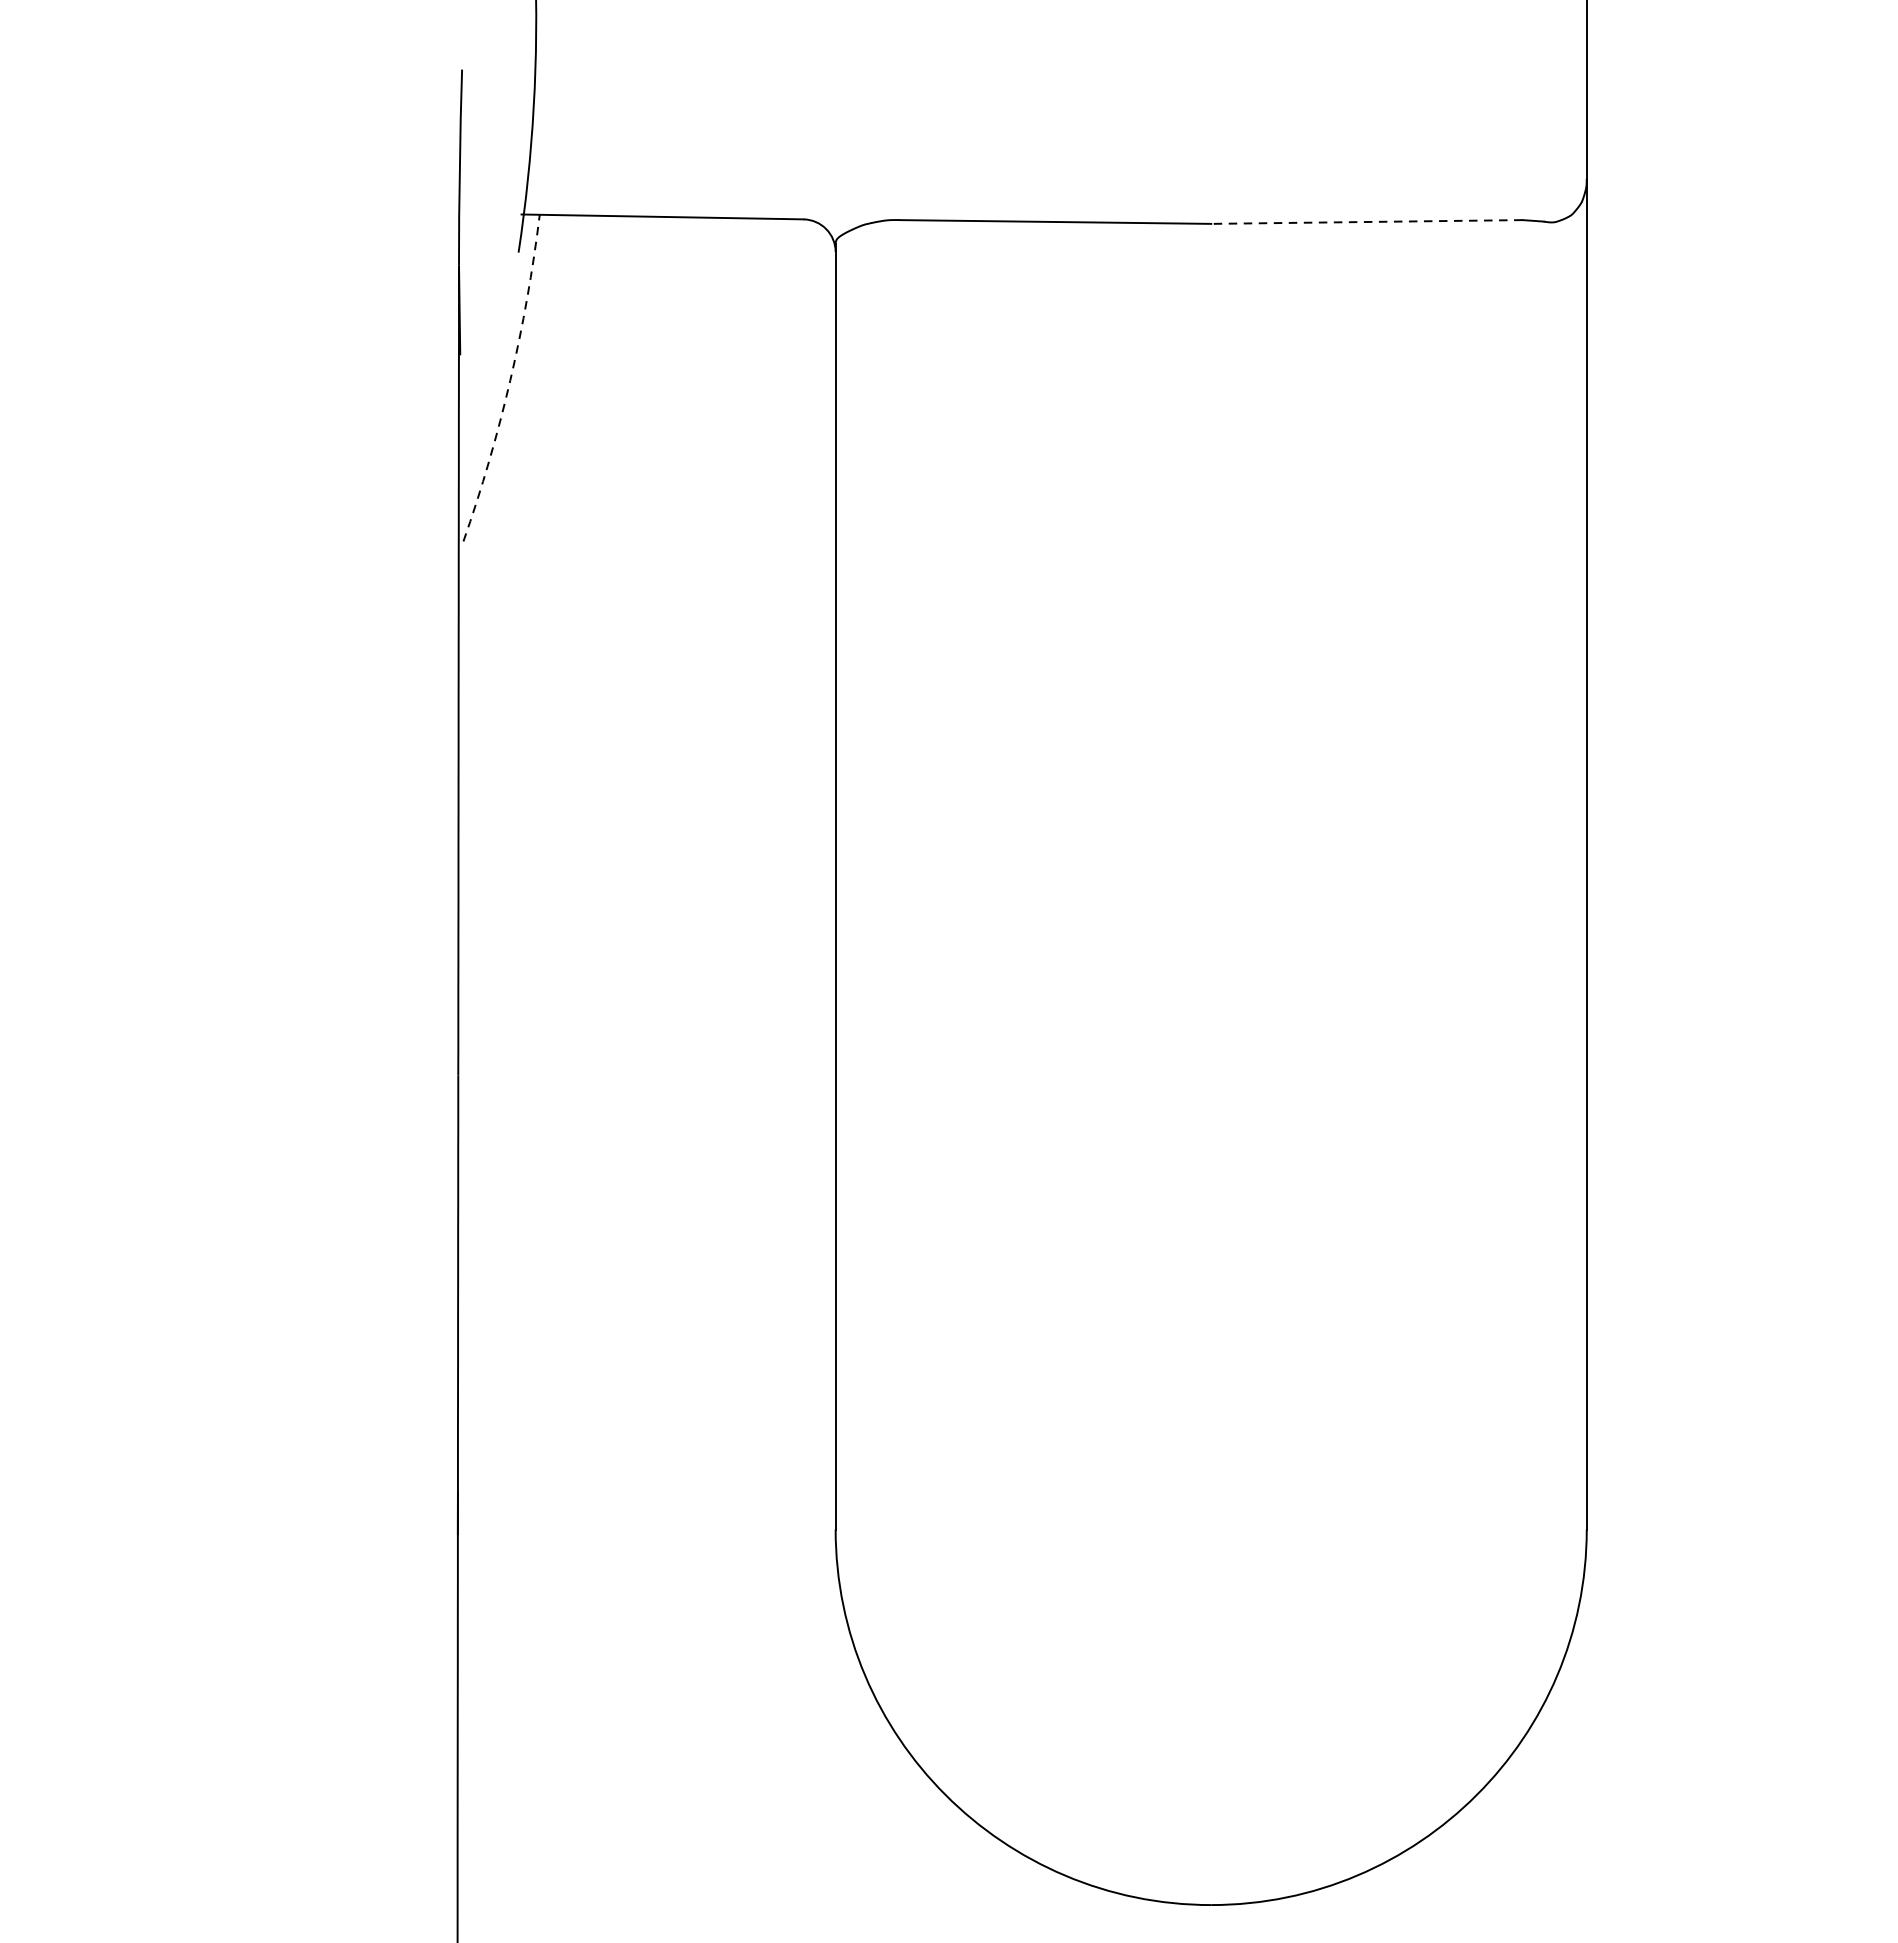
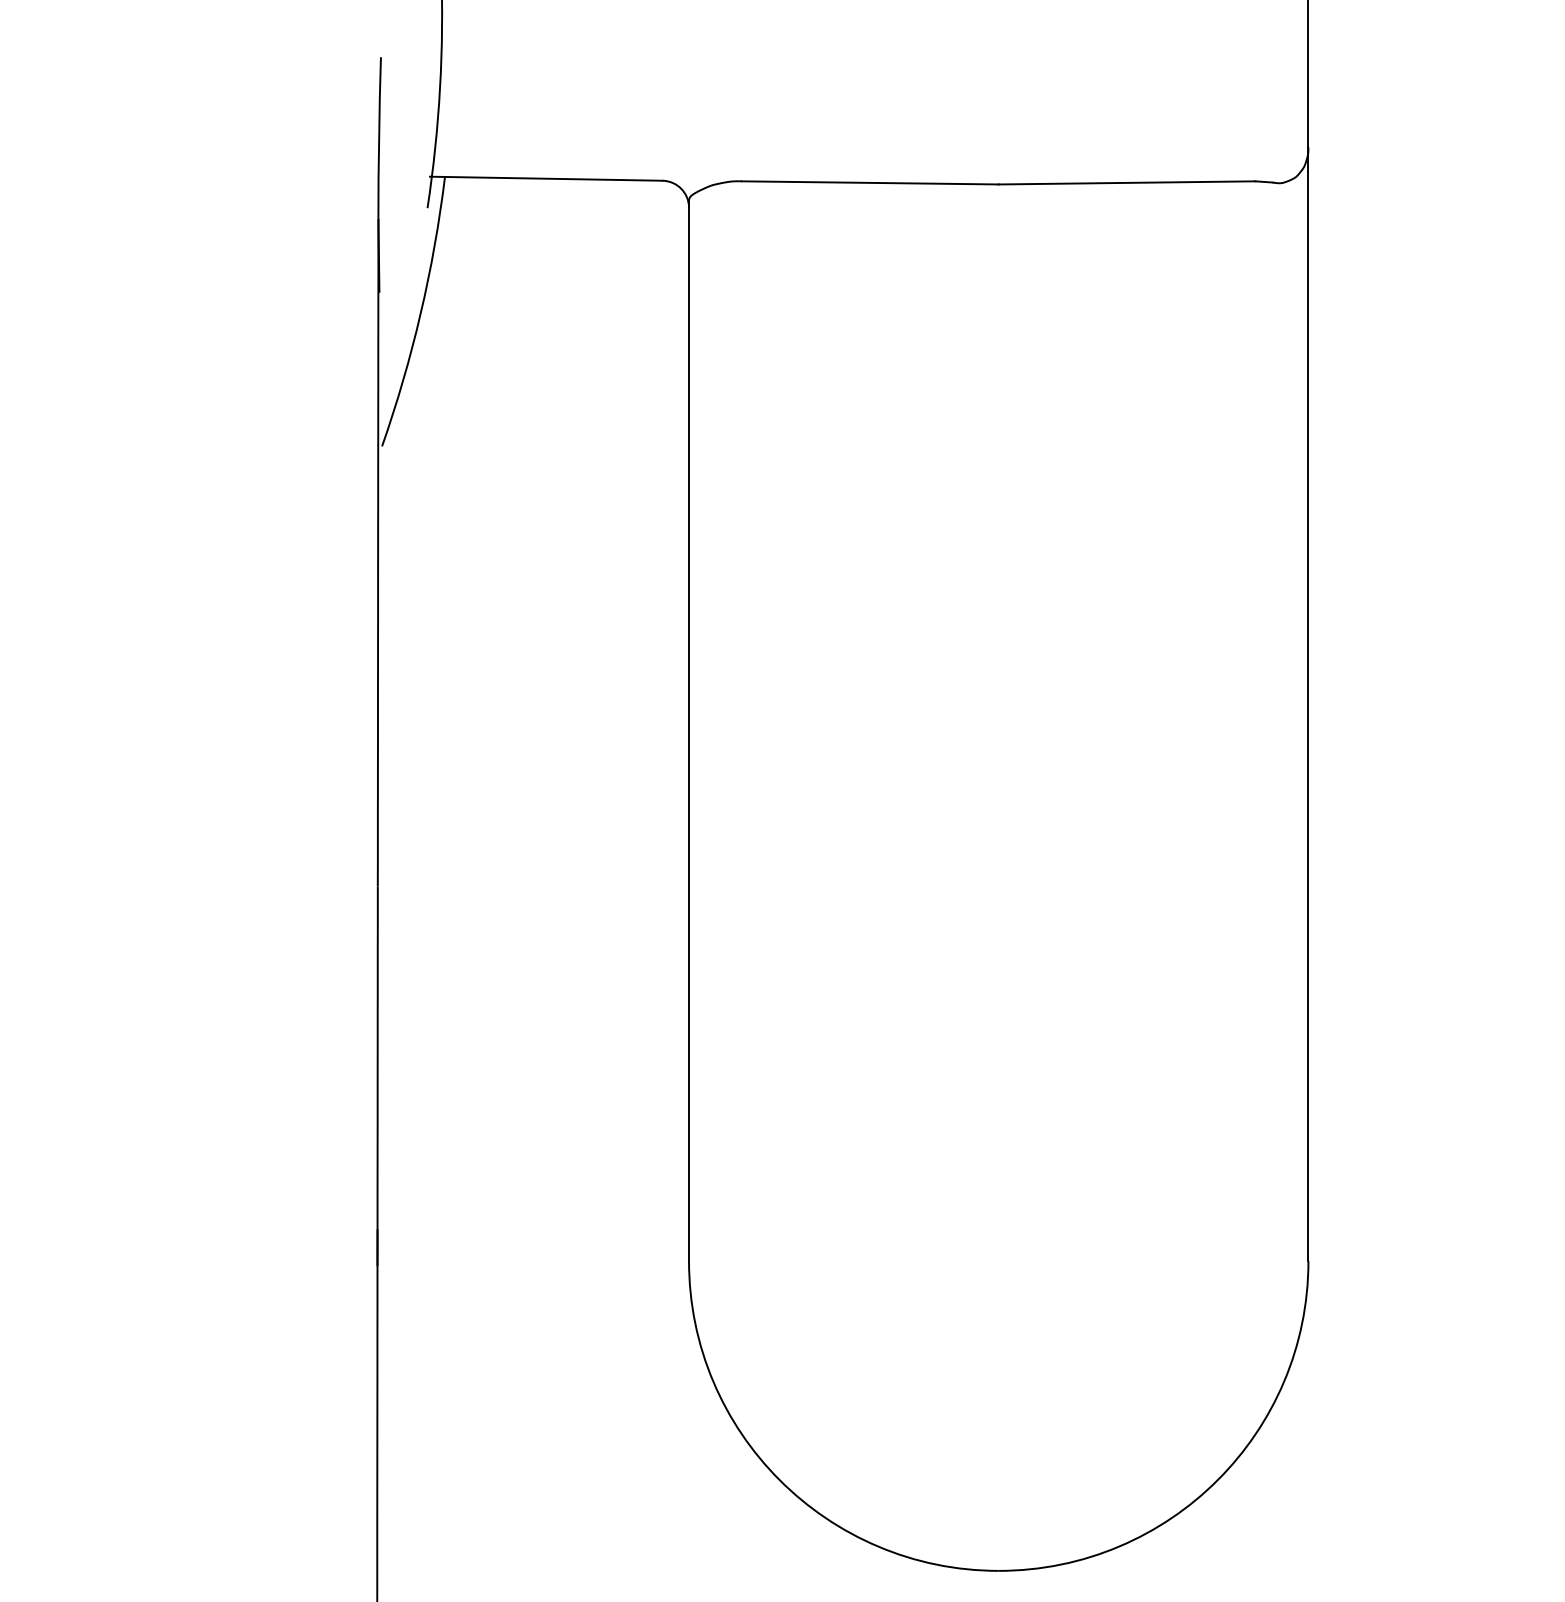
line: (1366, 221) -> (1126, 182), dashed -> solid
arc: (510, 380) -> (420, 313), dashed -> solid

